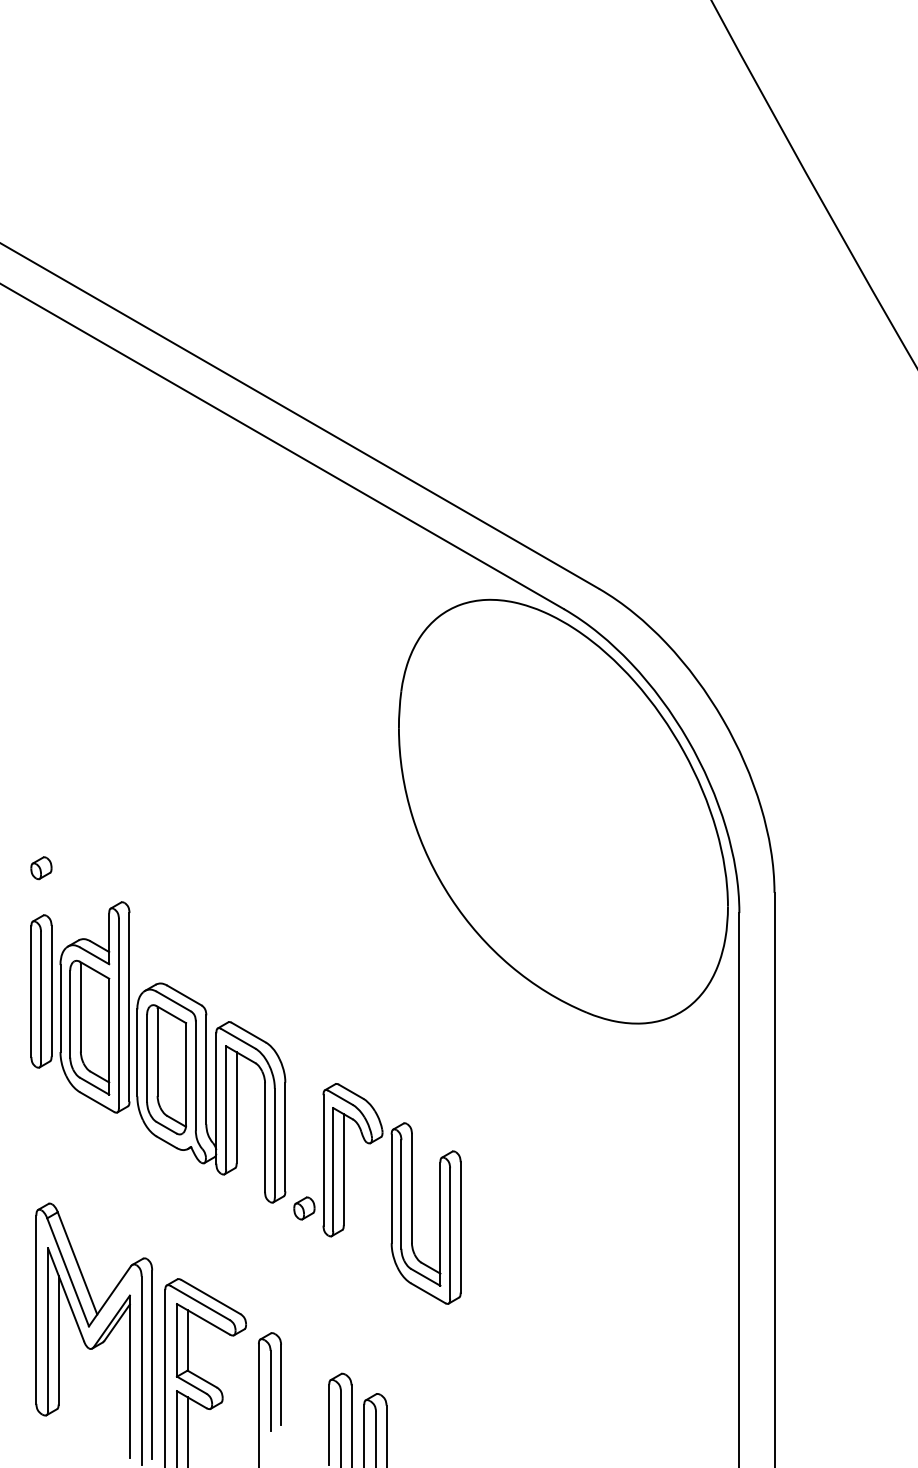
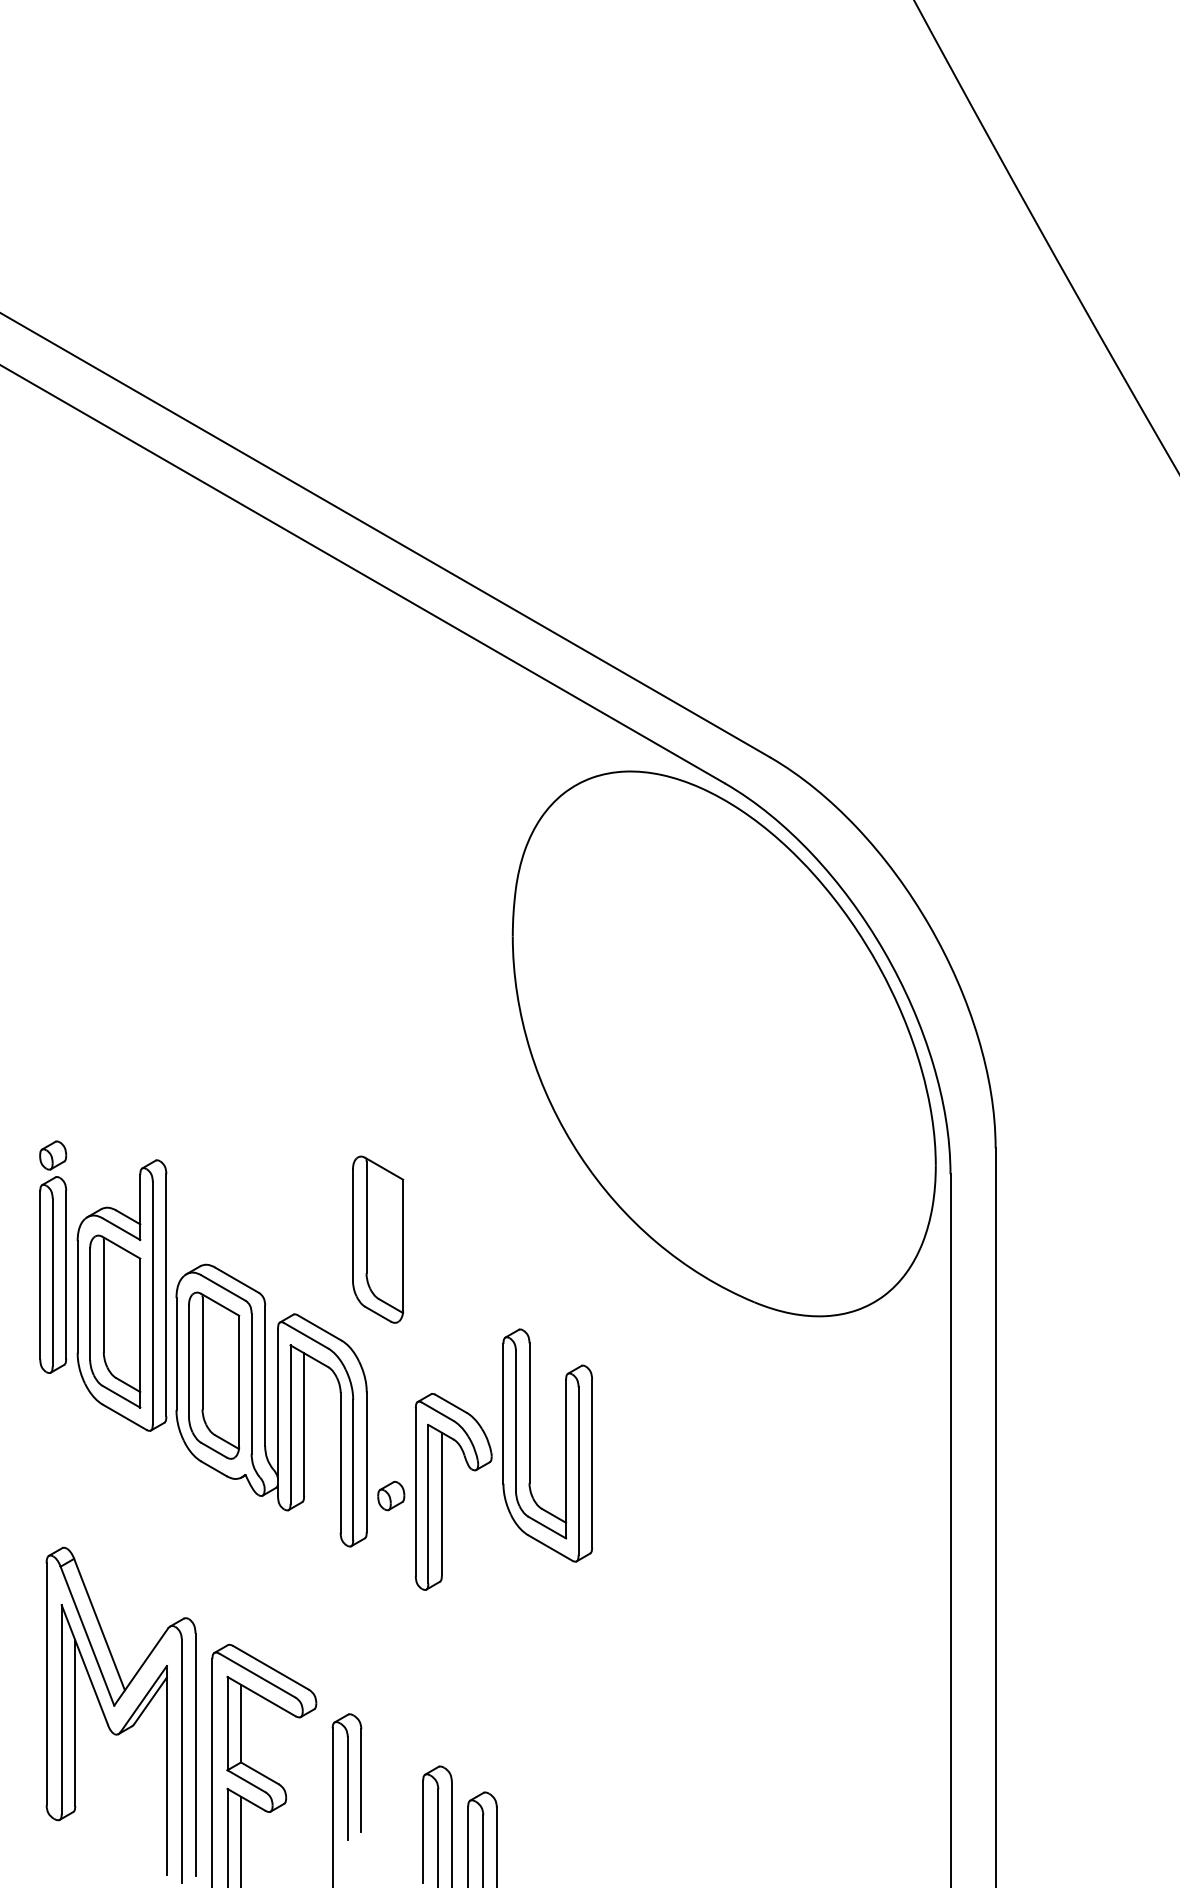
part: (41, 868) -> (53, 1155), moved
part: (294, 963) -> (378, 1239), added
part: (304, 1208) -> (391, 1496), moved
part: (412, 1213) -> (530, 1445), moved

